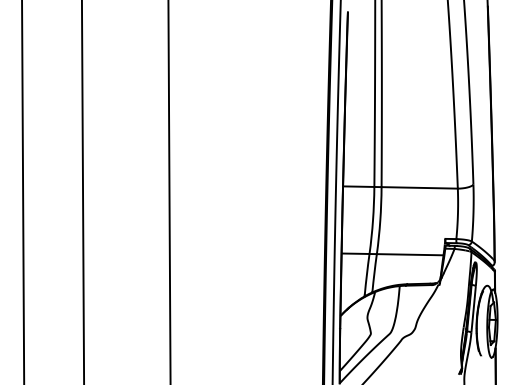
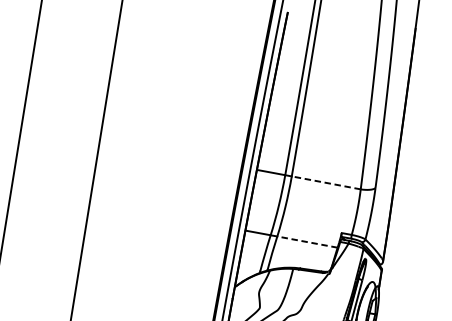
line: (419, 187) -> (326, 182), solid -> dashed
line: (409, 254) -> (306, 241), solid -> dashed

